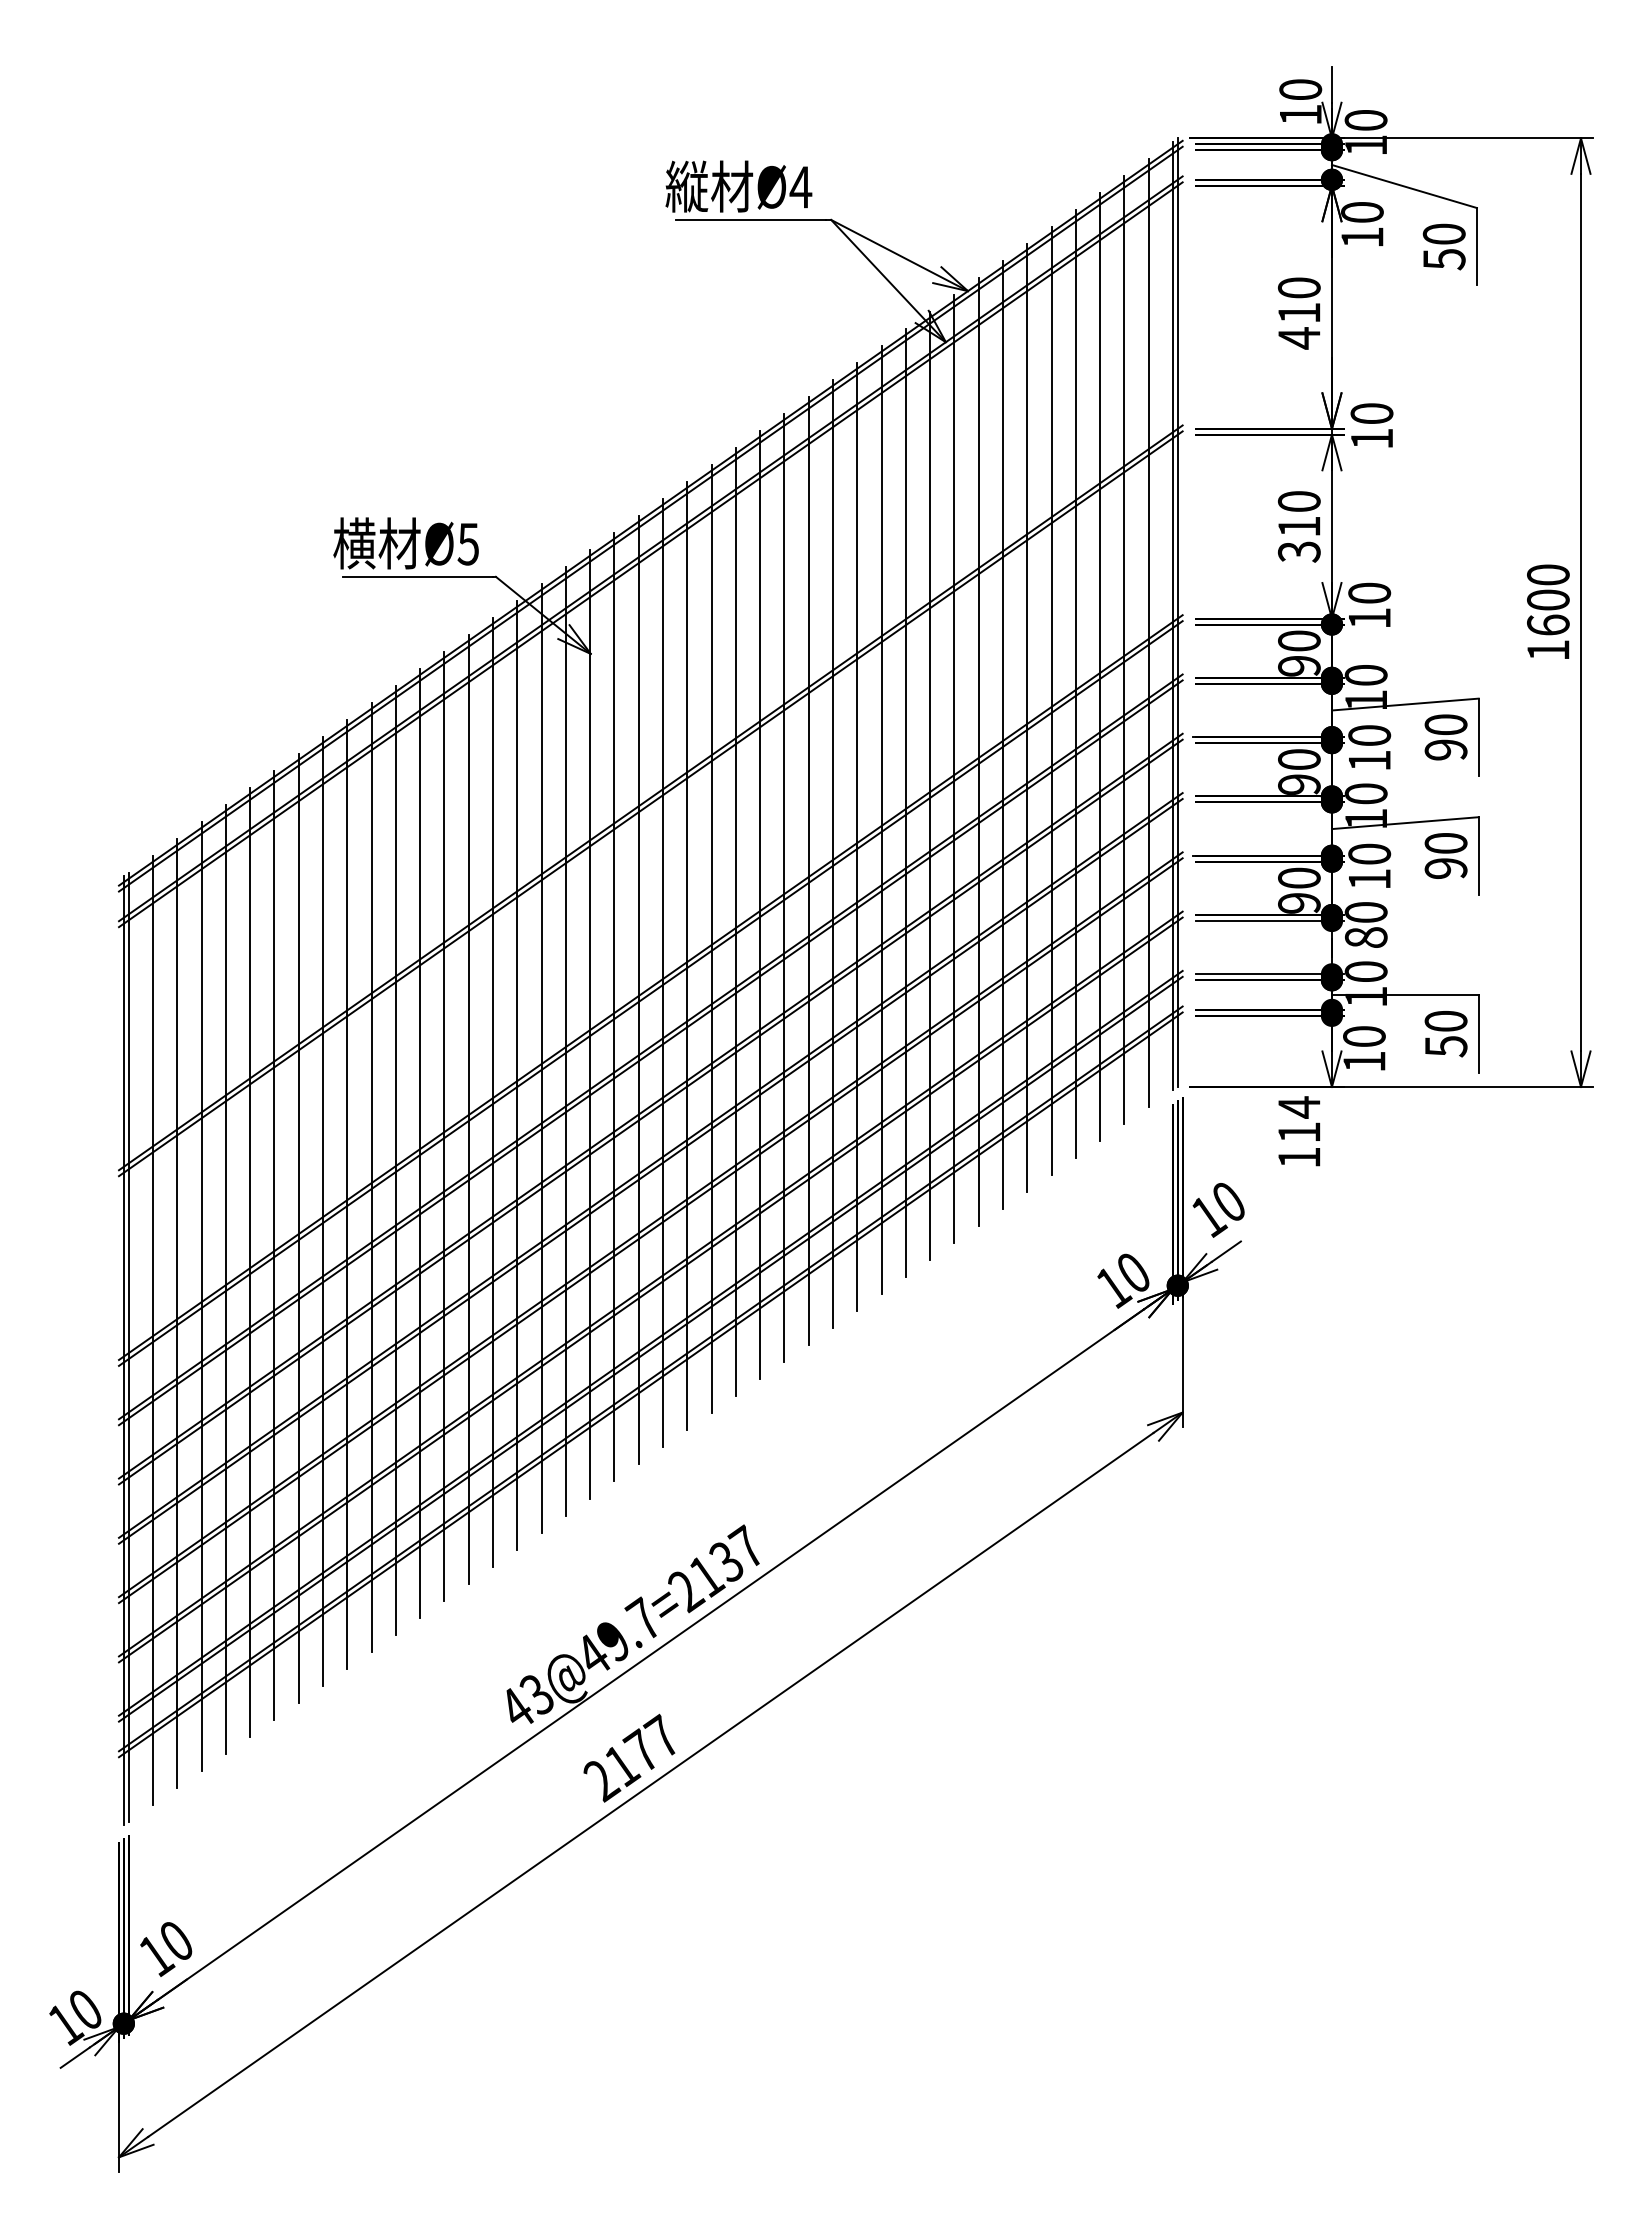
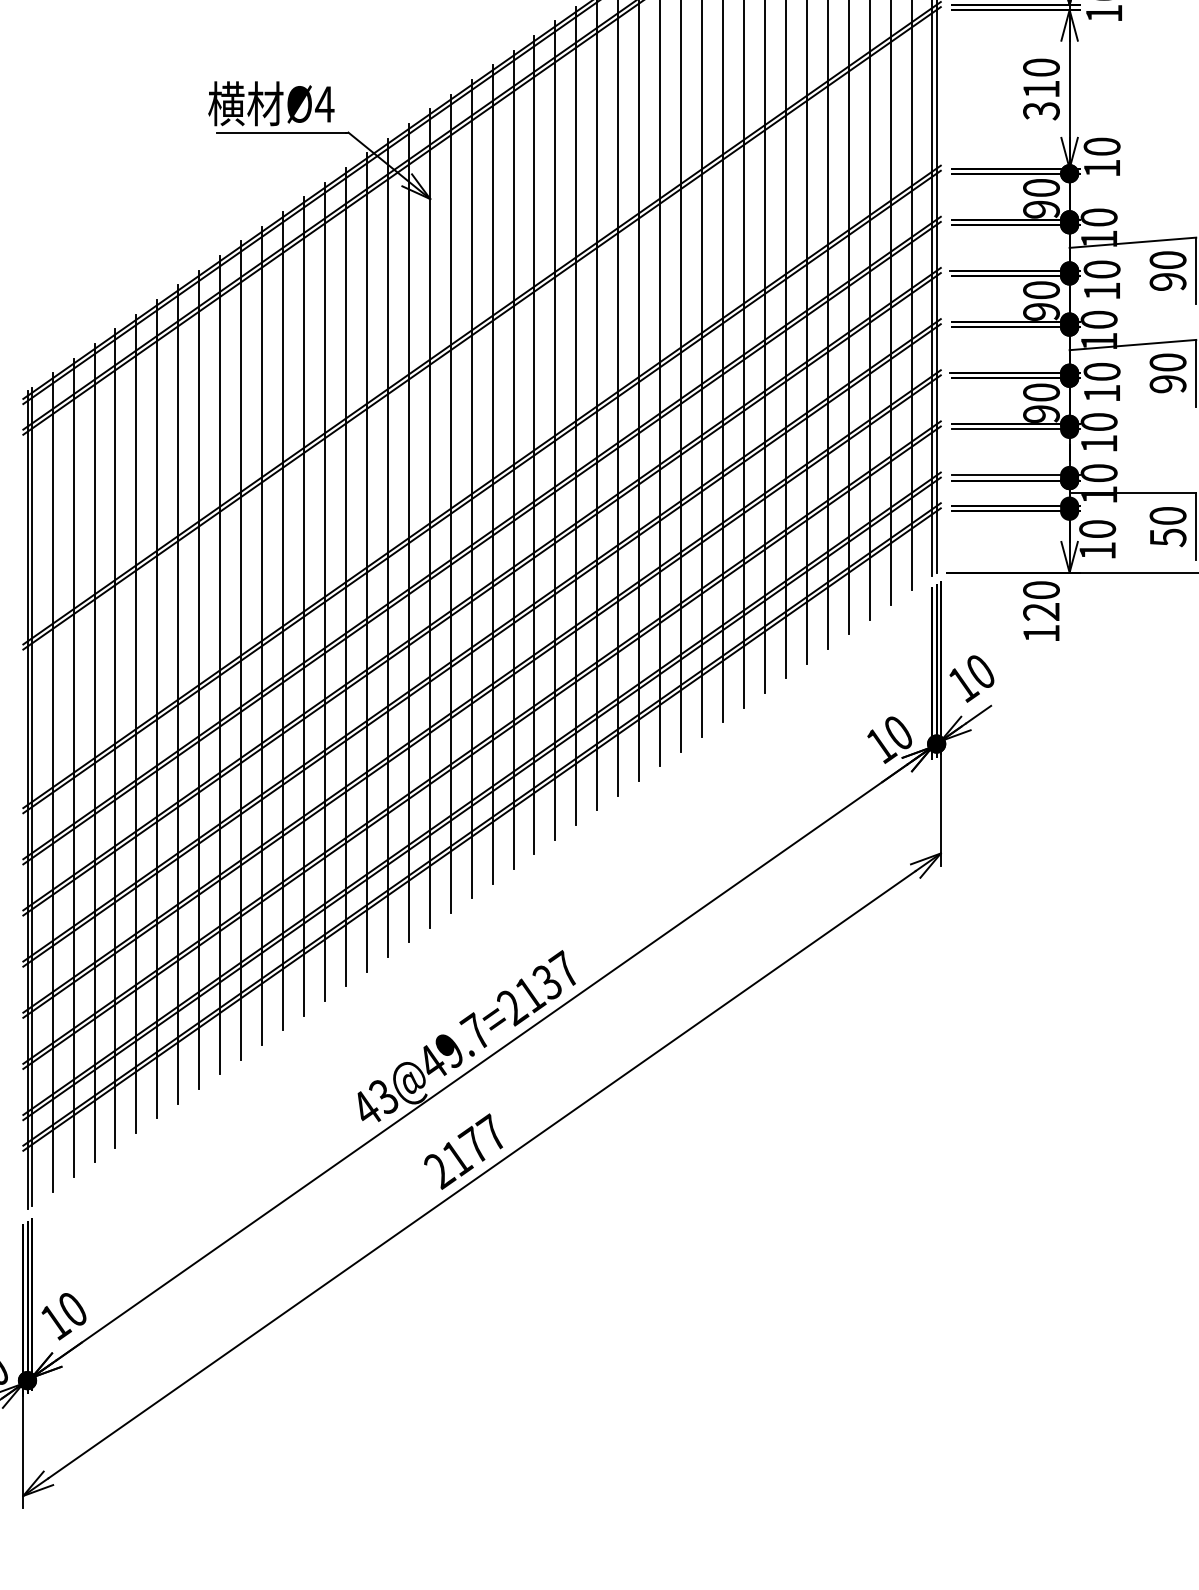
text: (468, 544) -> (324, 104), Ø5 -> Ø4
text: (1365, 937) -> (1098, 443), 80 -> 10
text: (1298, 1119) -> (1040, 600), 114 -> 120

